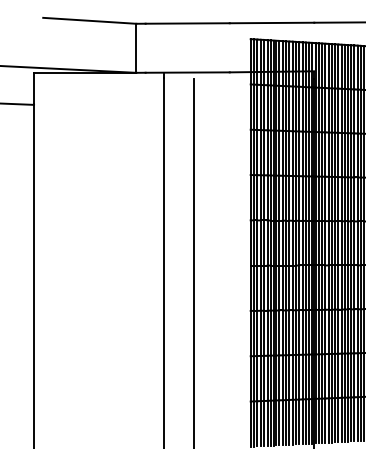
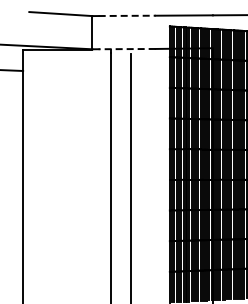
line: (188, 22) -> (127, 15), solid -> dashed
line: (186, 73) -> (126, 49), solid -> dashed

